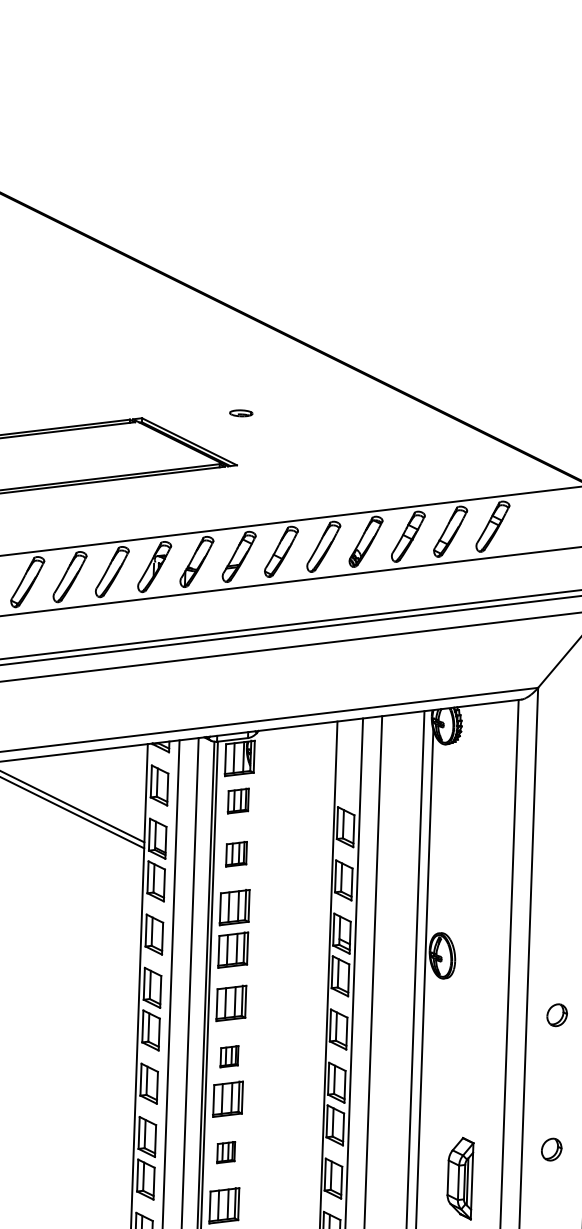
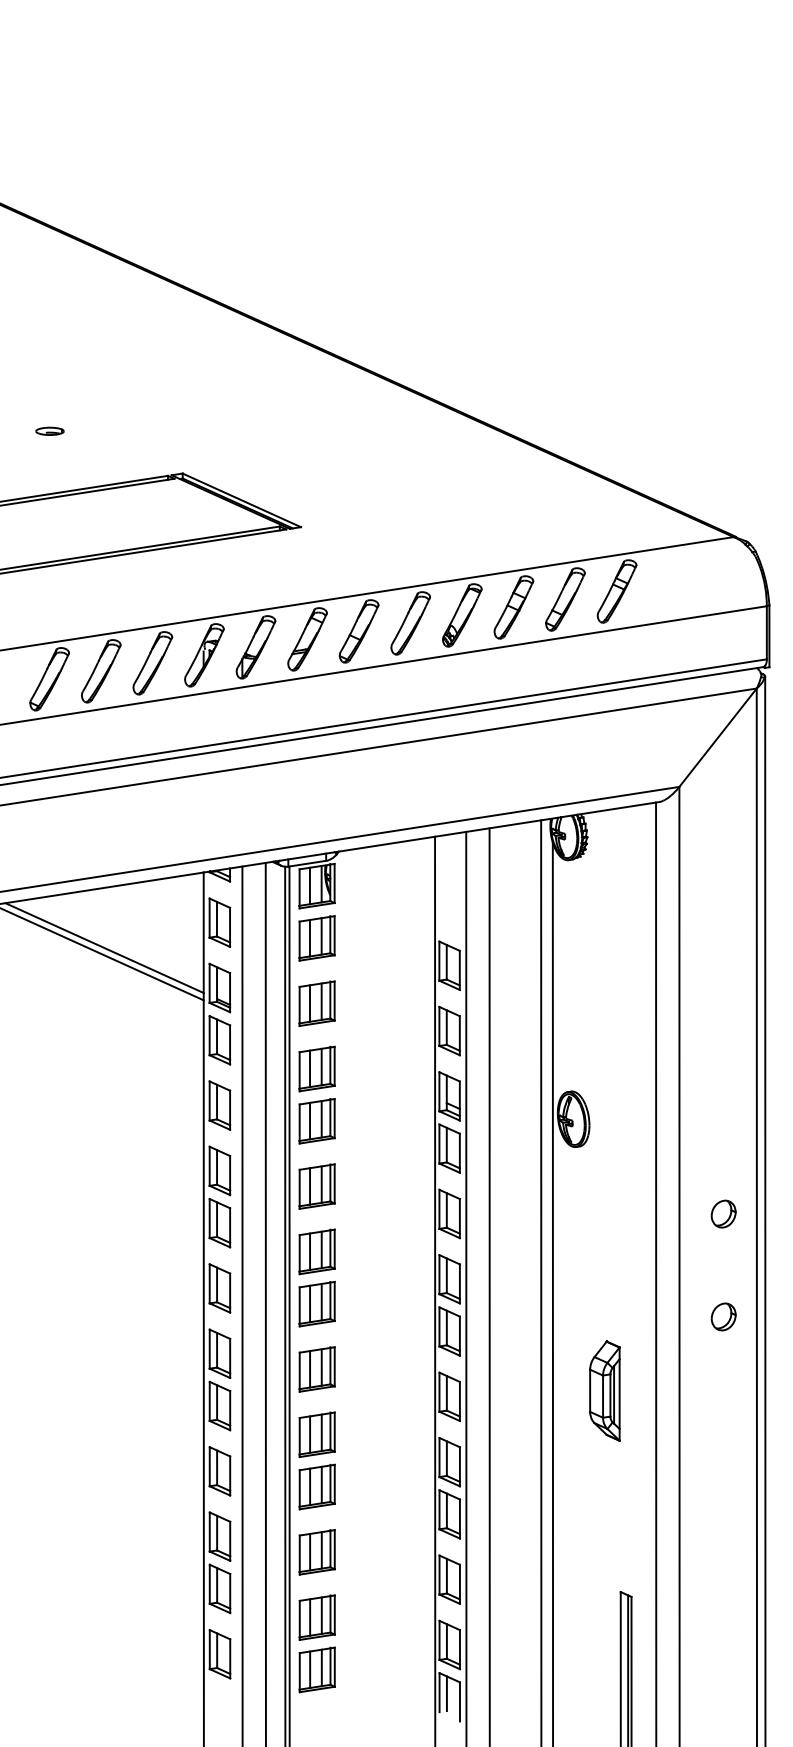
part: (240, 412) -> (49, 430), moved
part: (237, 801) -> (316, 938), size x1.43
part: (236, 854) -> (316, 1003), size x1.43
part: (557, 1014) -> (723, 1213), moved
part: (229, 1056) -> (316, 1251), size x1.67
part: (551, 1149) -> (723, 1316), moved
part: (225, 1152) -> (316, 1369), size x1.67

